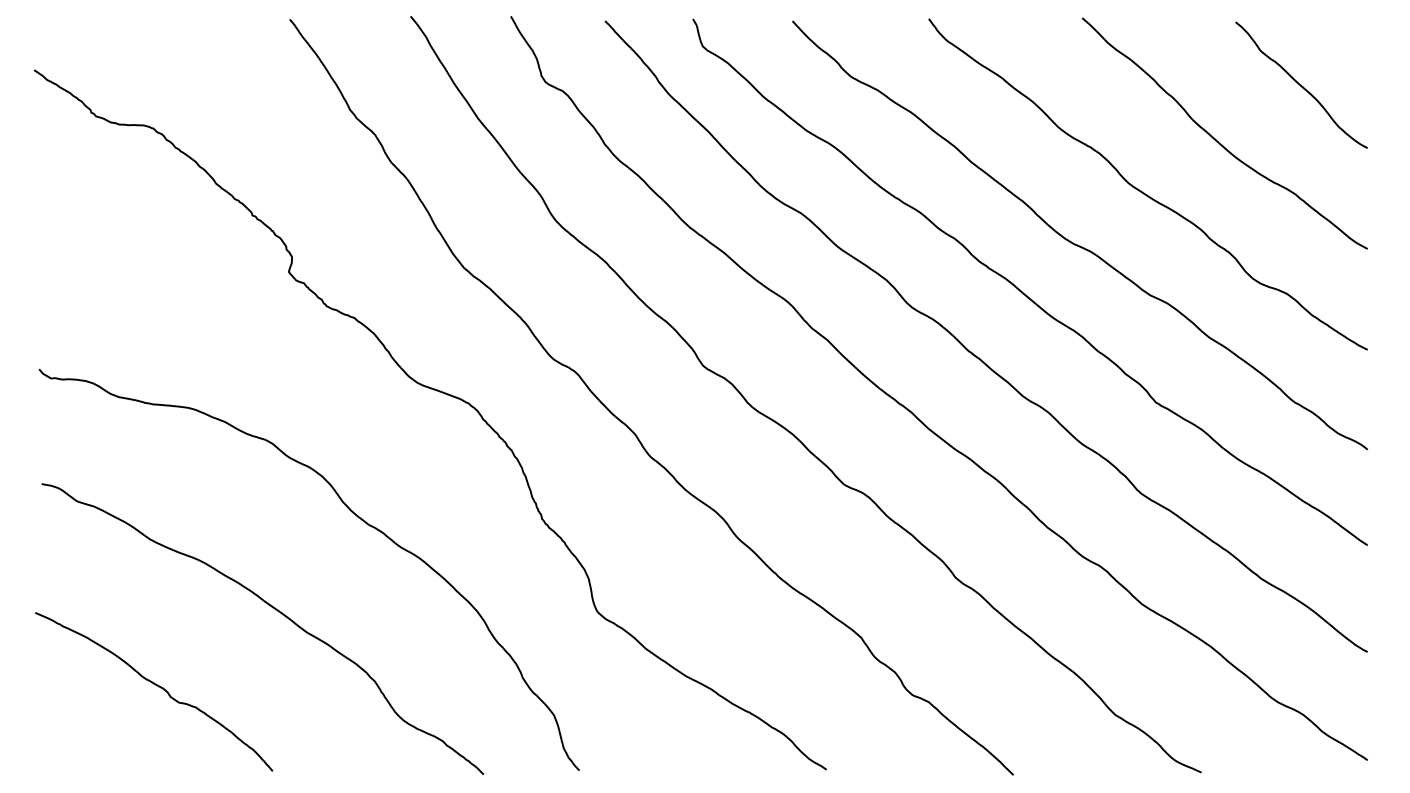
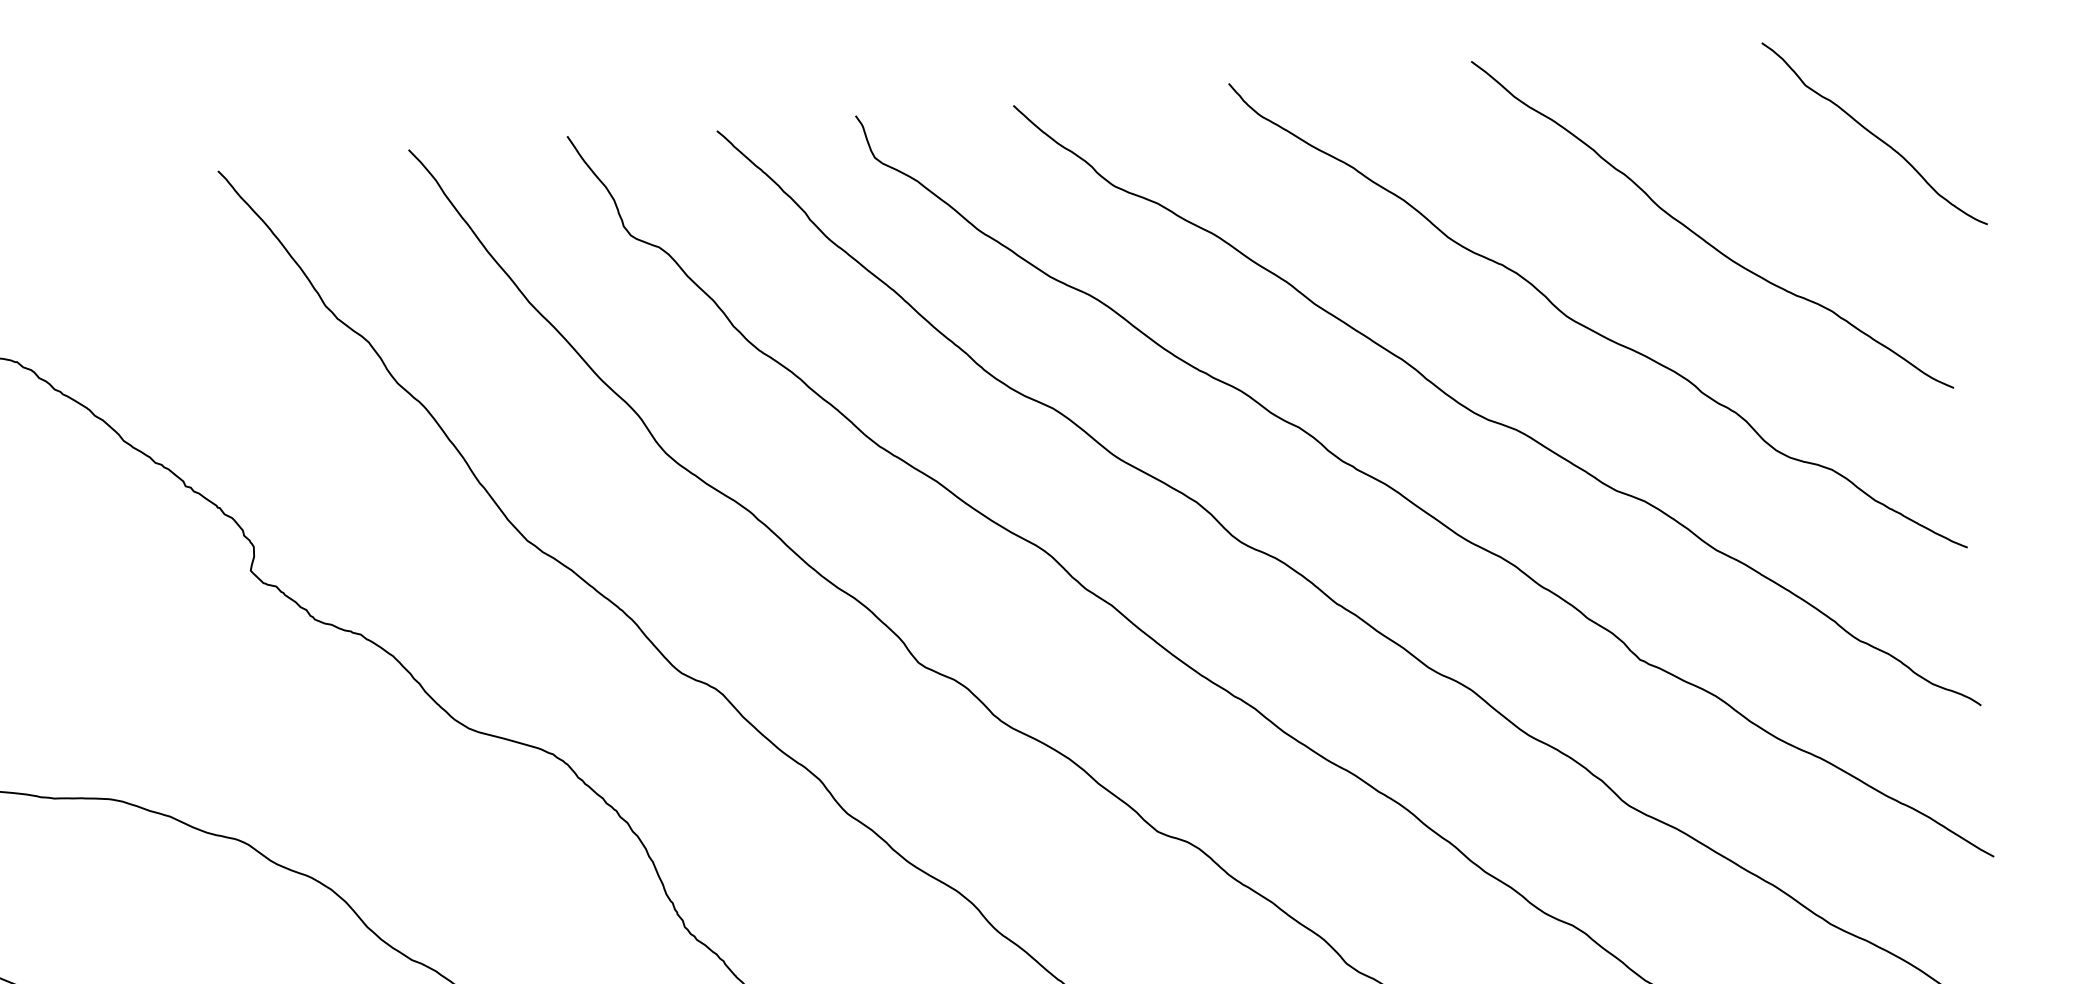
curve: (1301, 84) -> (1874, 132), moved

